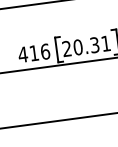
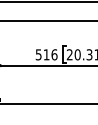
text: (22, 54) -> (38, 54), 416 -> 516

